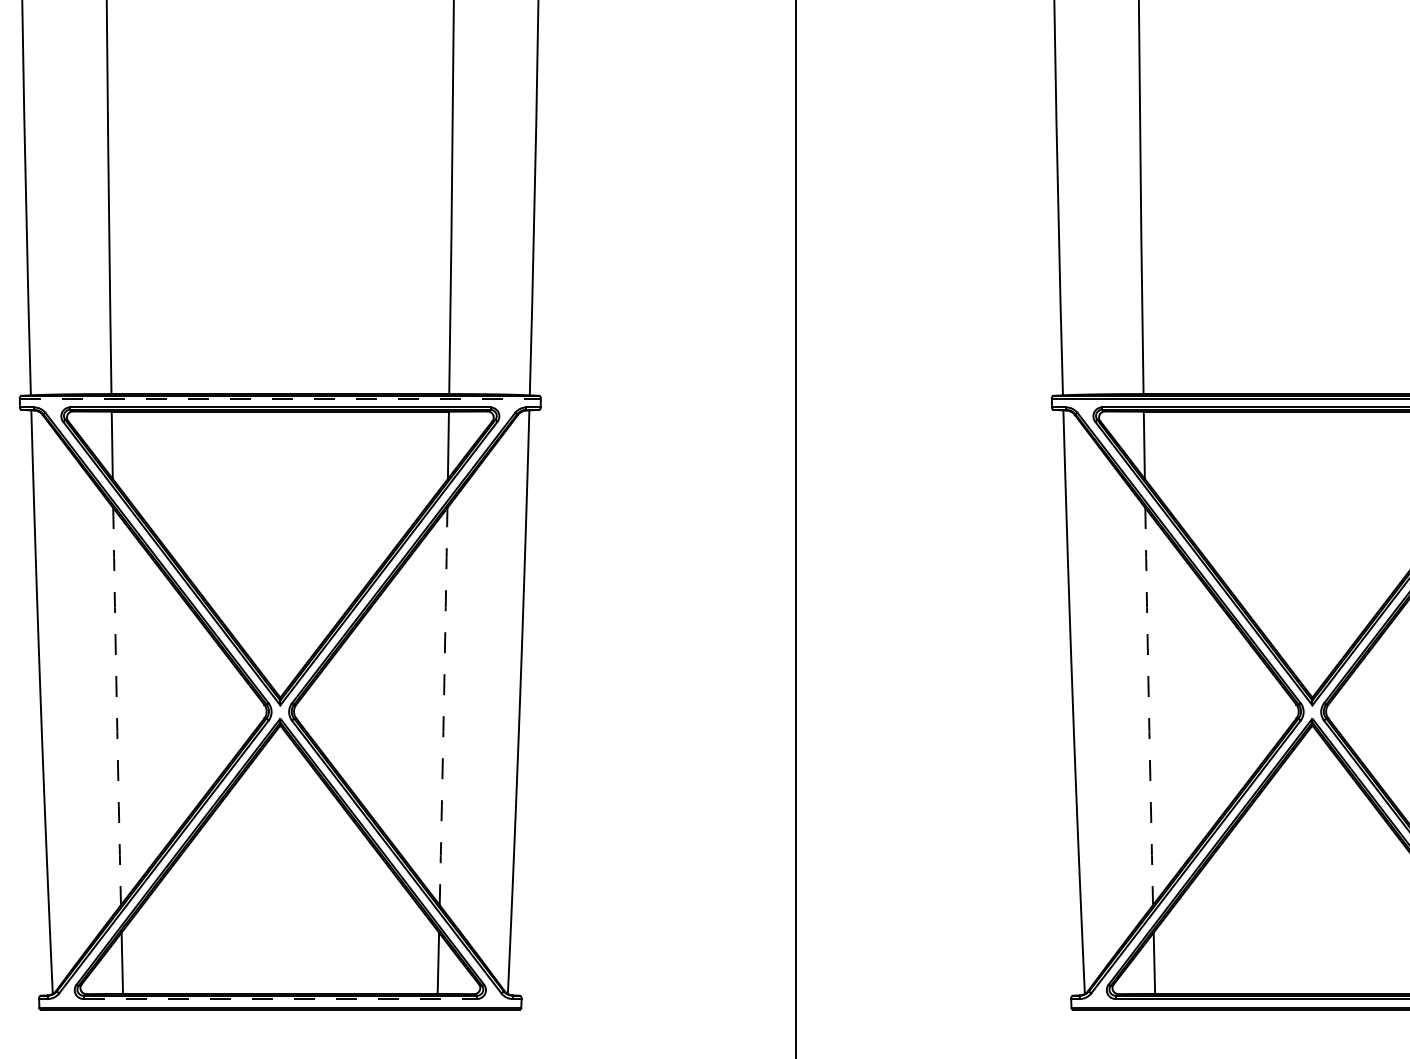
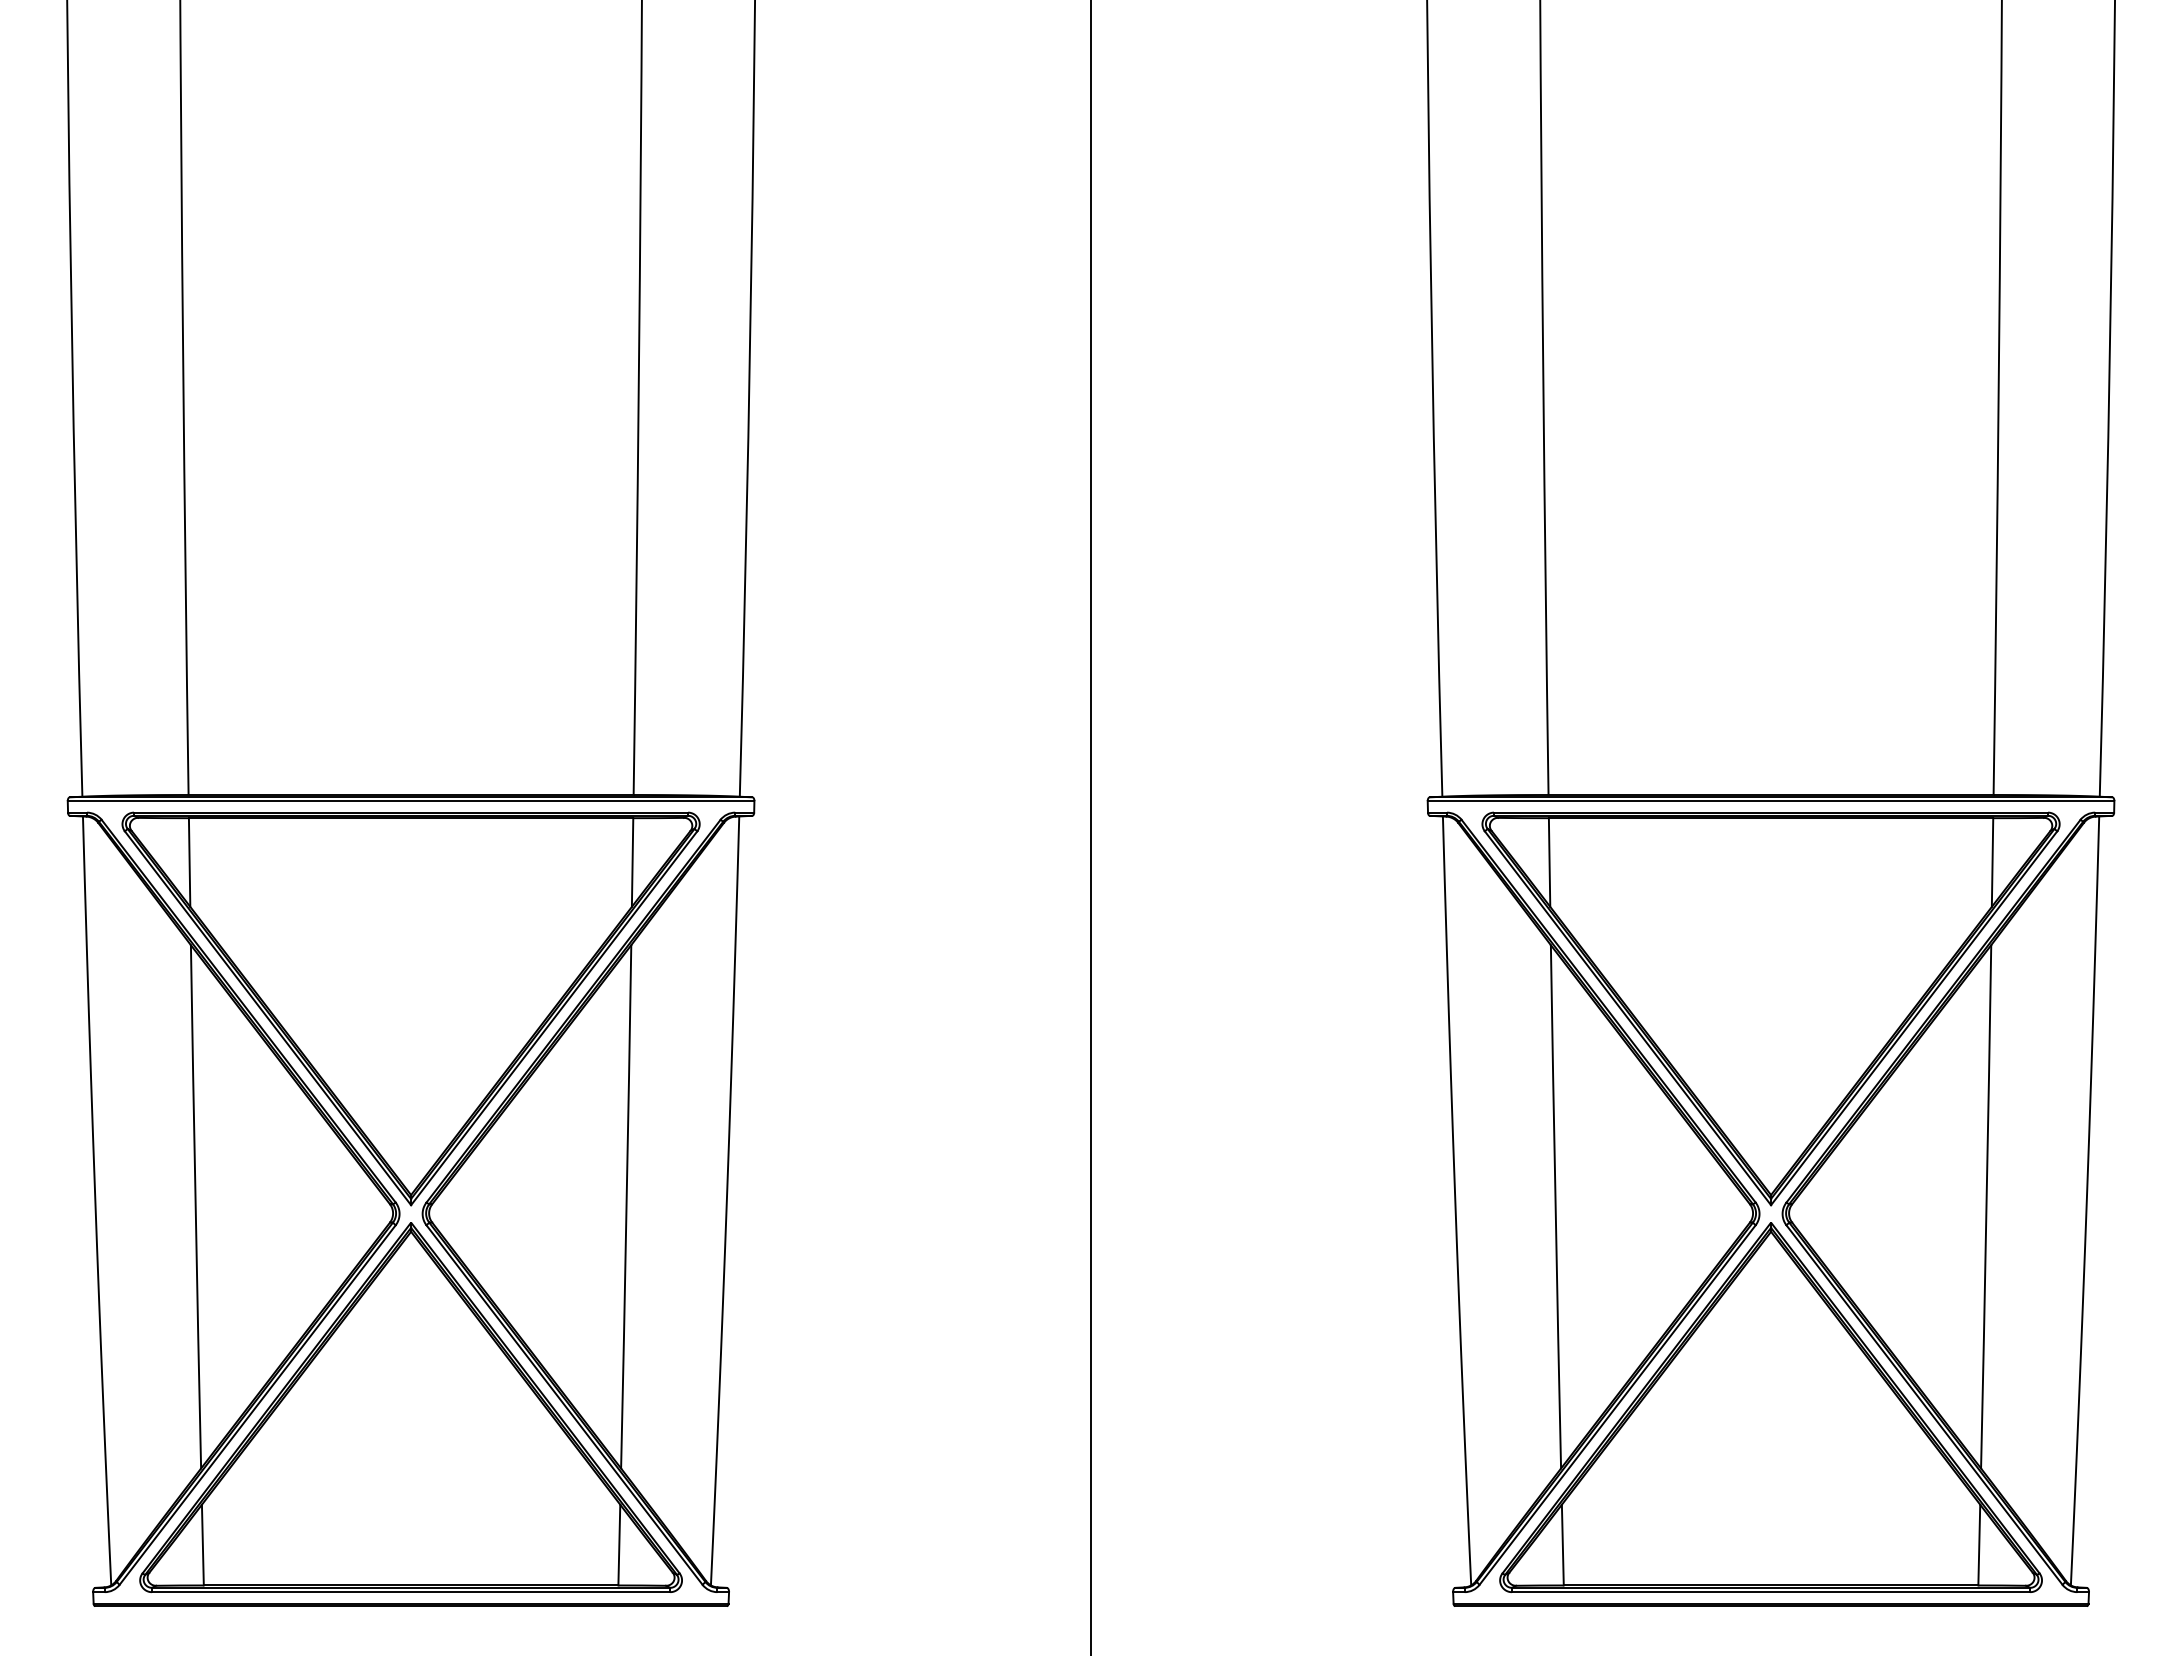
line: (280, 398) -> (411, 801), dashed -> solid
arc: (116, 706) -> (195, 1206), dashed -> solid
arc: (443, 706) -> (626, 1206), dashed -> solid
arc: (1148, 706) -> (1555, 1206), dashed -> solid
line: (280, 999) -> (411, 1592), dashed -> solid

